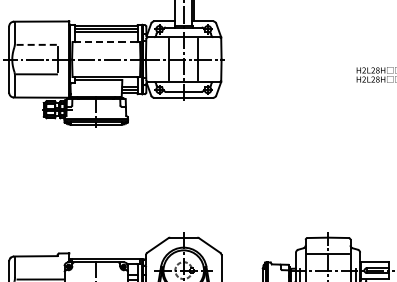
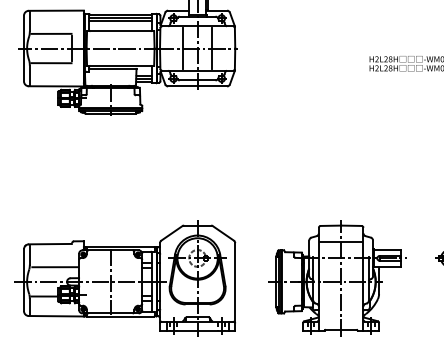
line: (106, 42) -> (120, 31), dashed -> solid
line: (36, 44) -> (51, 33), dashed -> solid

